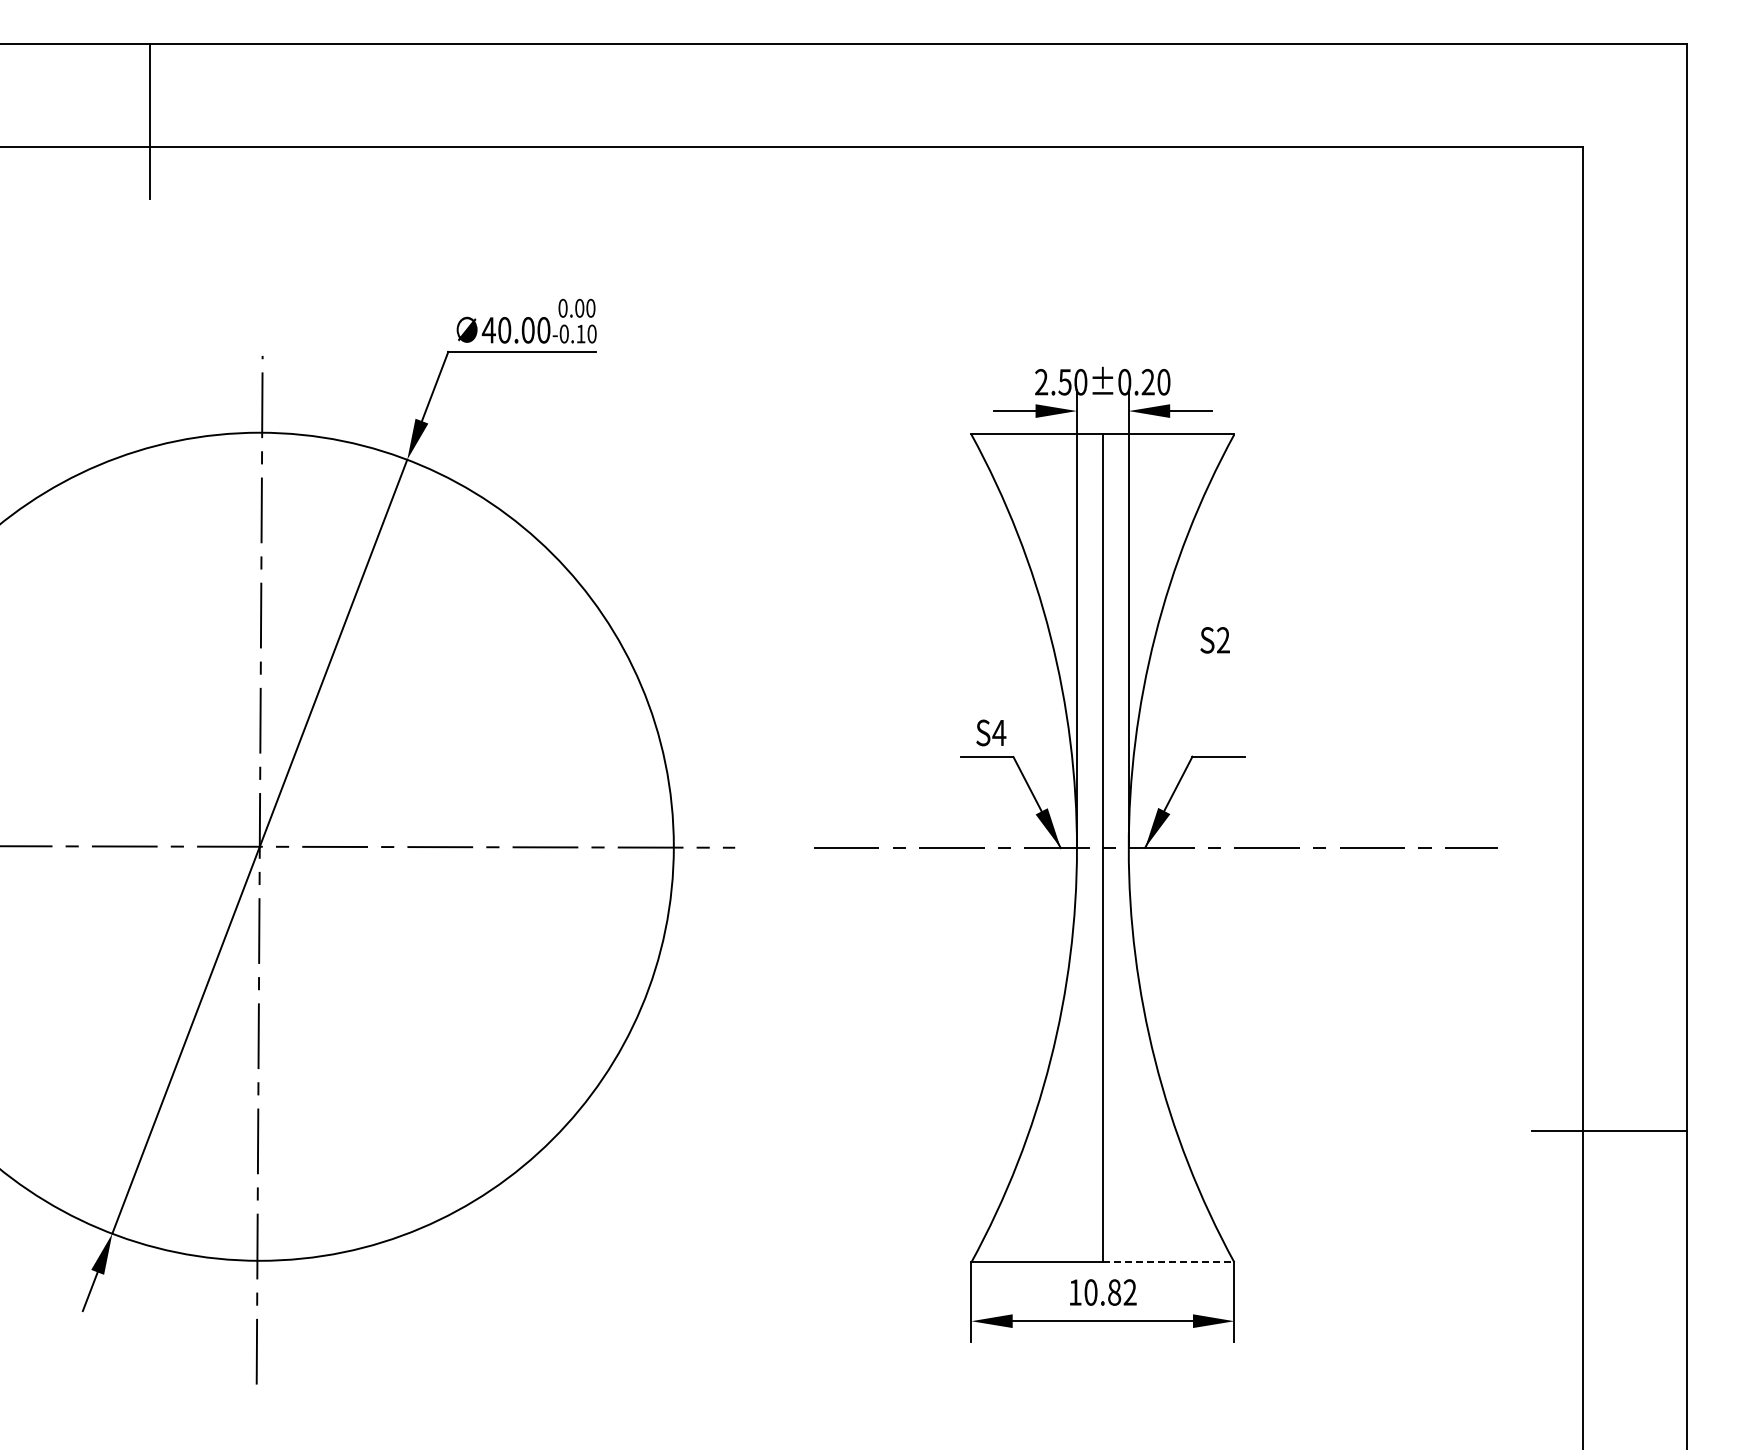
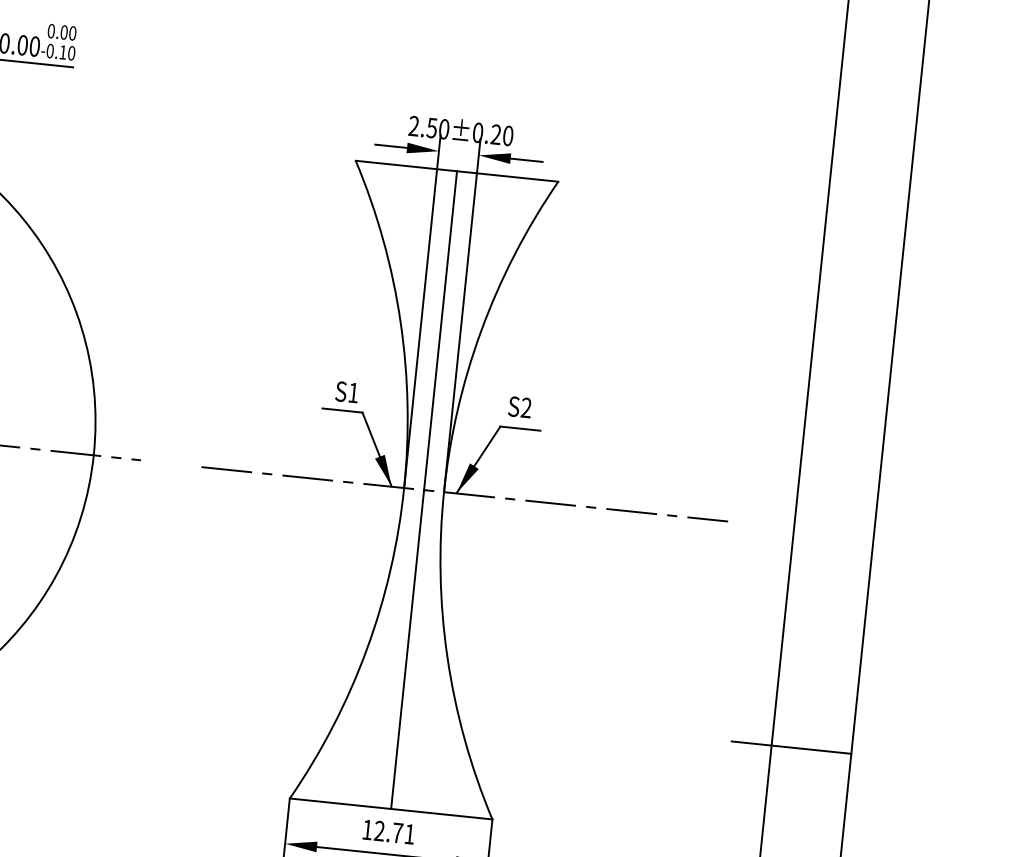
text: (1214, 640) -> (519, 407), moved
text: (999, 732) -> (353, 392), S4 -> S1
line: (1168, 1262) -> (441, 814), dashed -> solid
text: (1110, 1292) -> (394, 832), 10.82 -> 12.71

